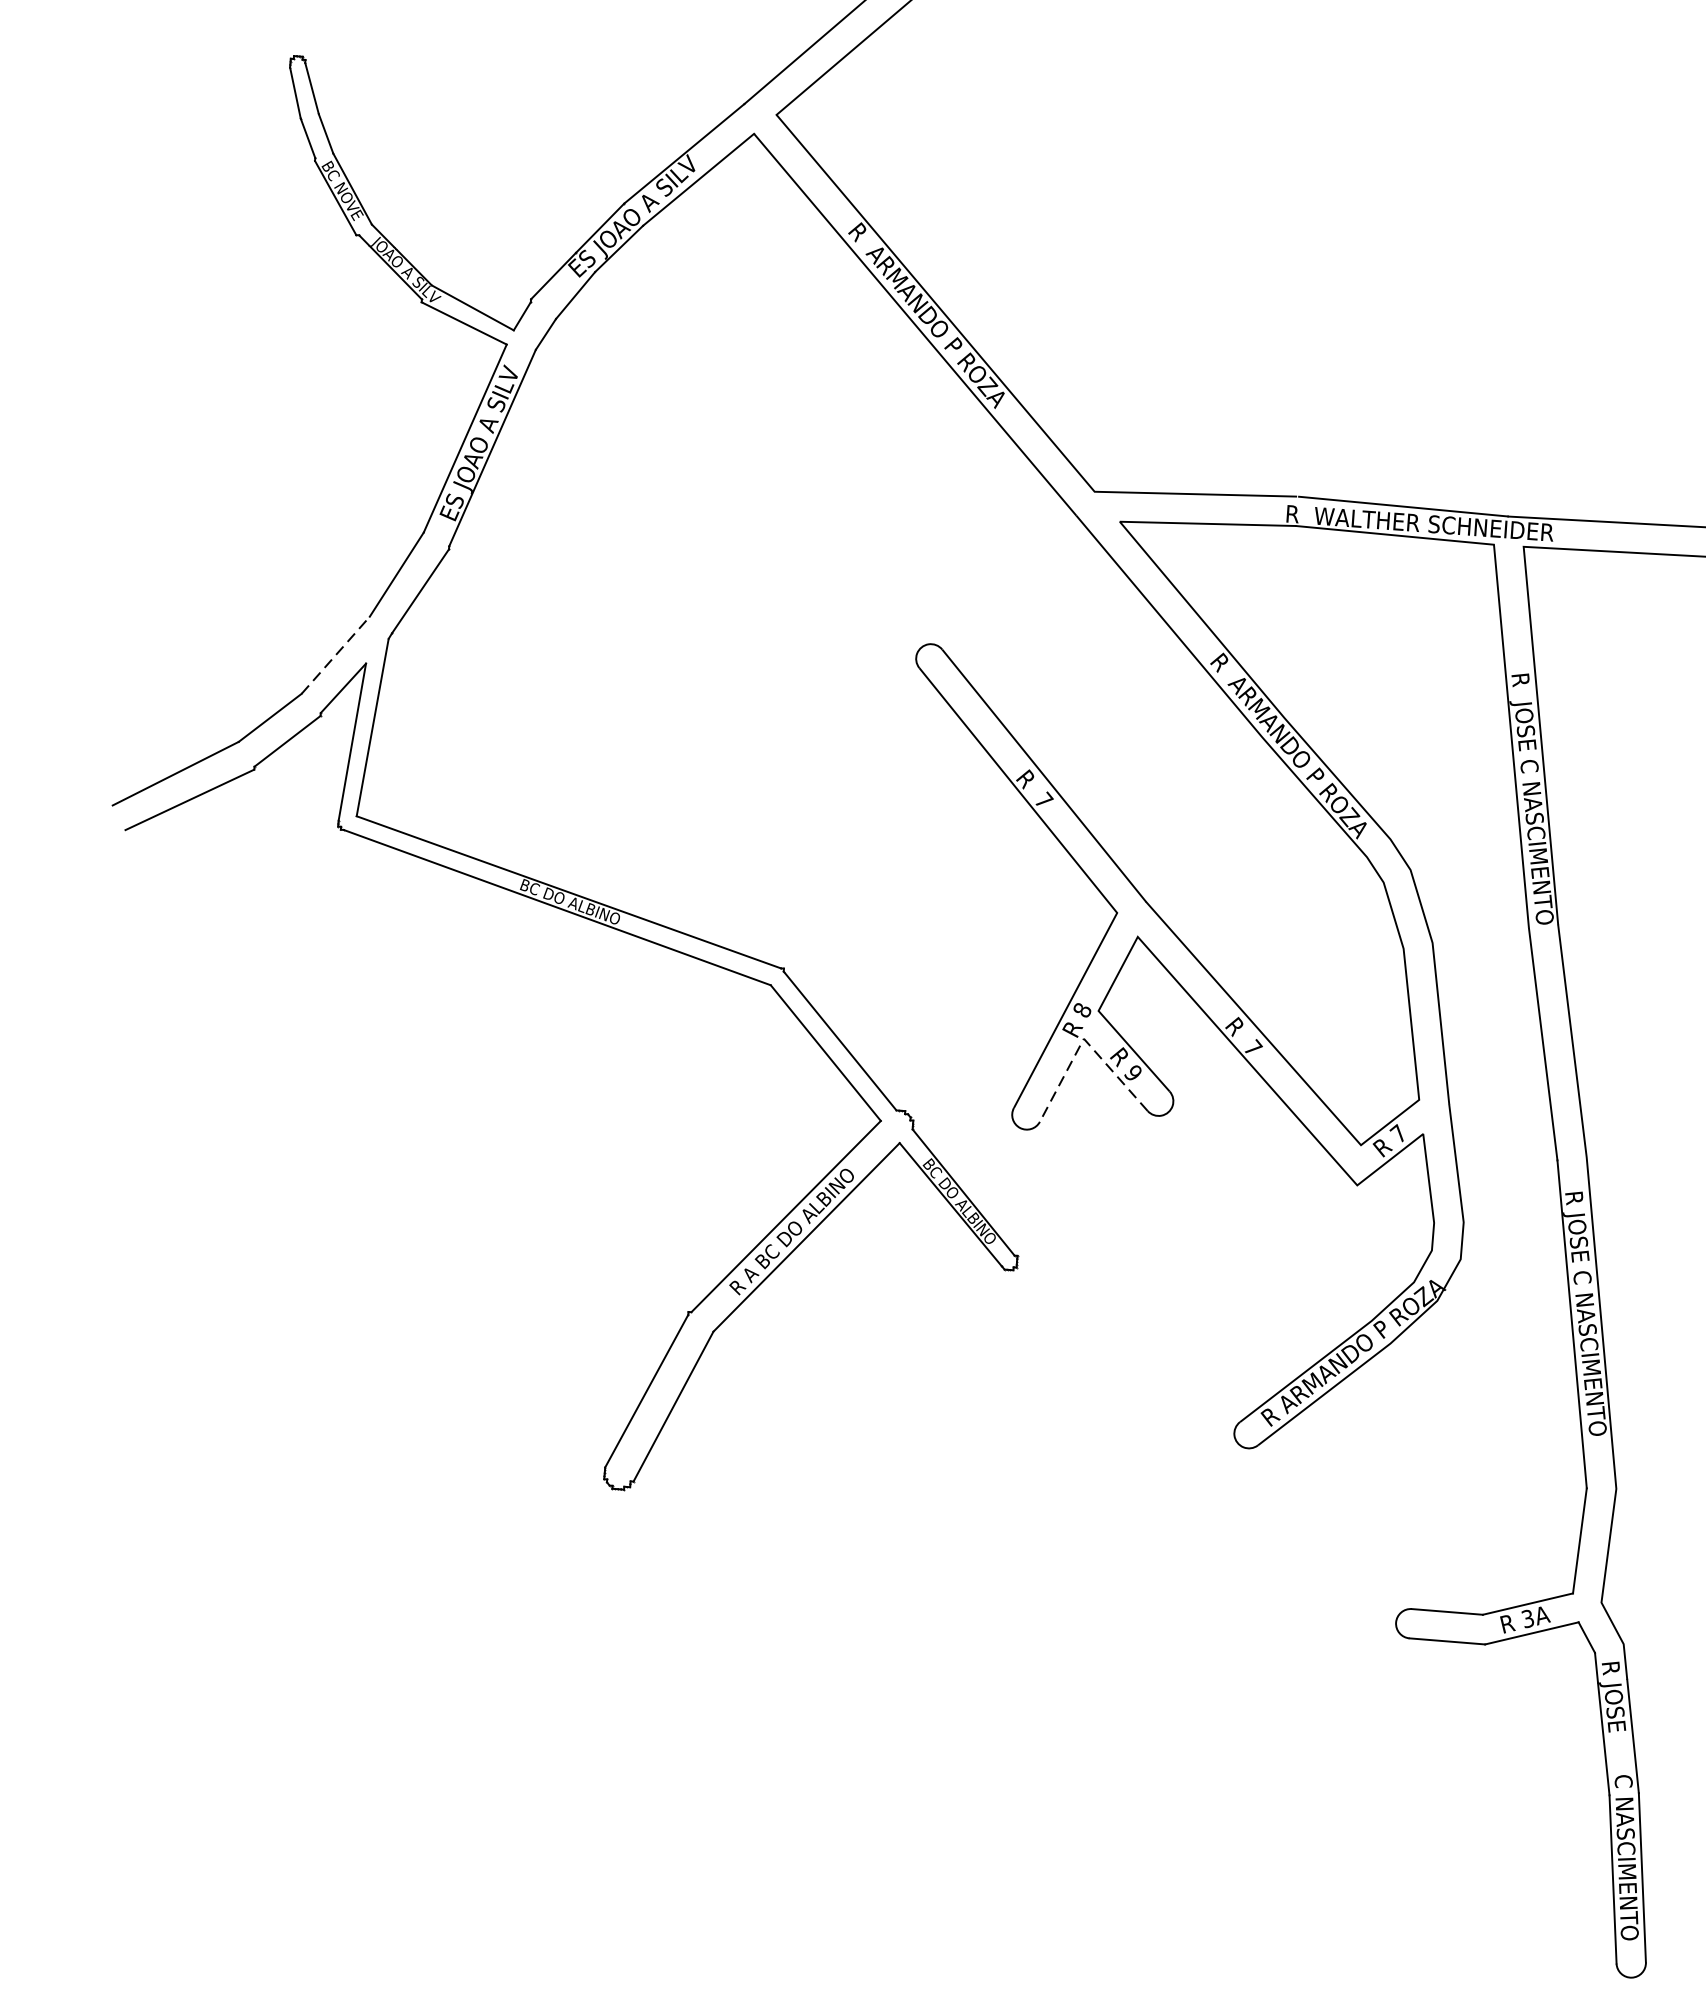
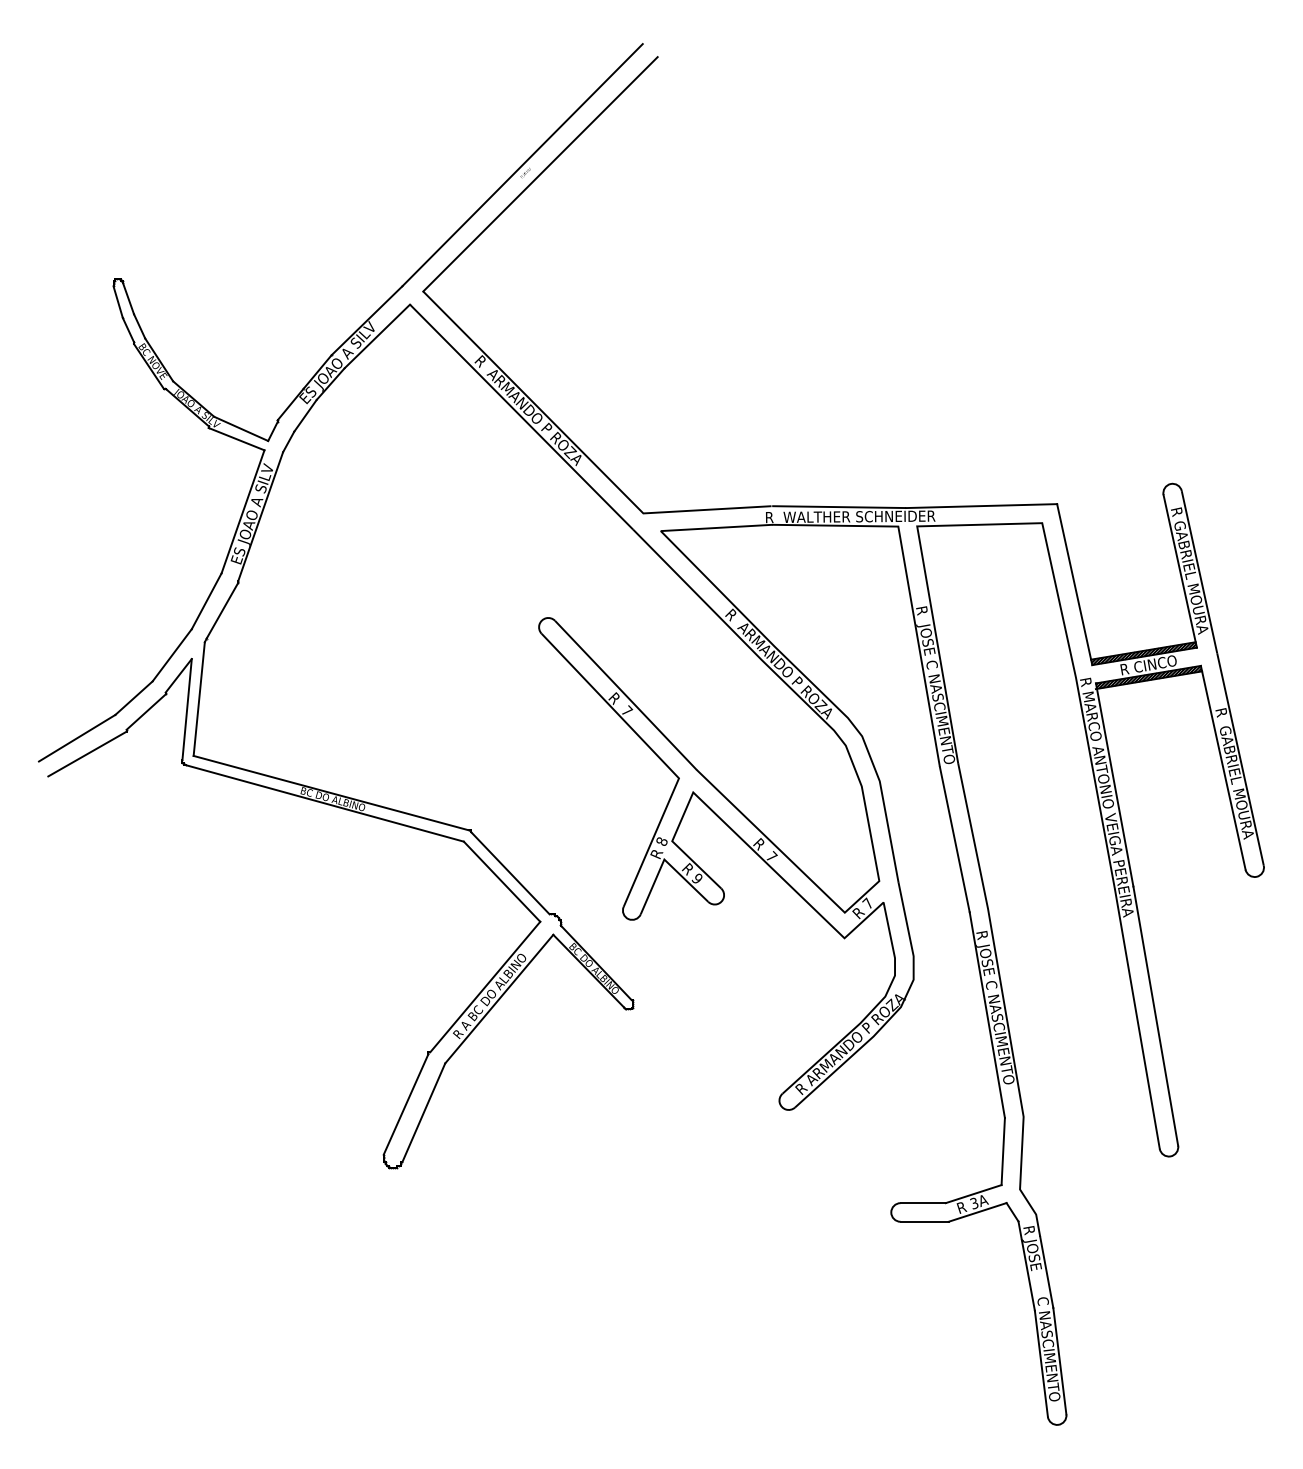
line: (336, 655) -> (172, 655), dashed -> solid
line: (1084, 1038) -> (664, 859), dashed -> solid

